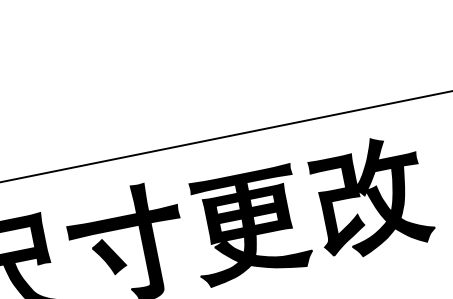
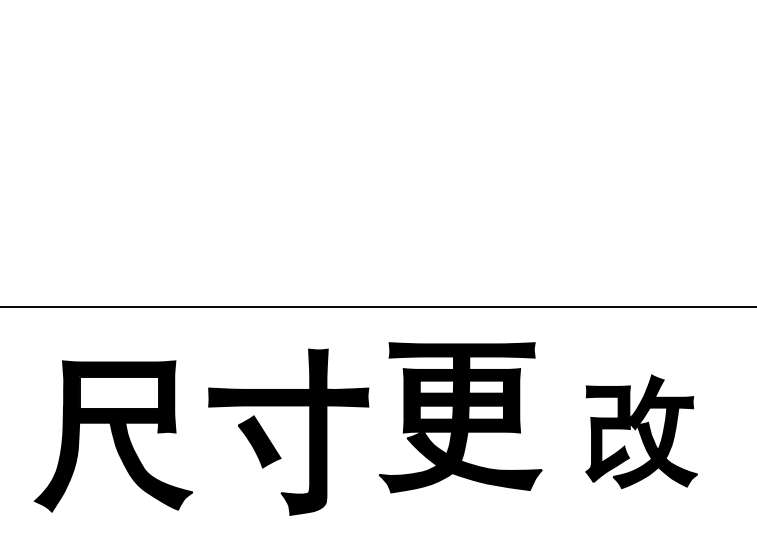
part: (371, 196) -> (641, 431), size x0.7
part: (248, 225) -> (460, 417), moved

